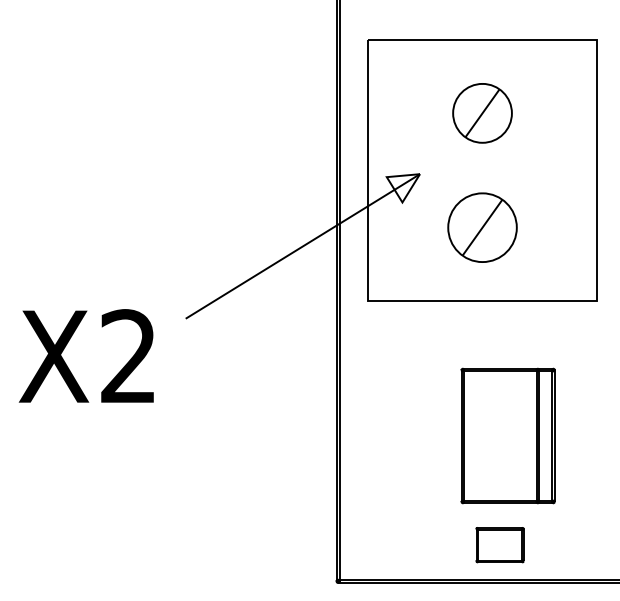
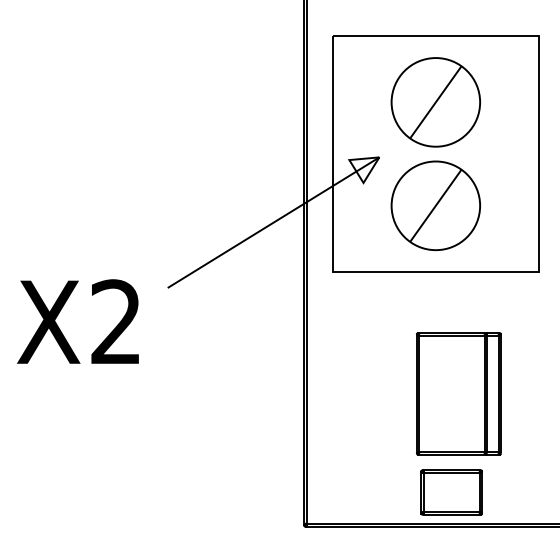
part: (482, 113) -> (435, 102), size x1.67
part: (482, 227) -> (435, 205), size x1.43
part: (499, 544) -> (451, 491), size x1.43

